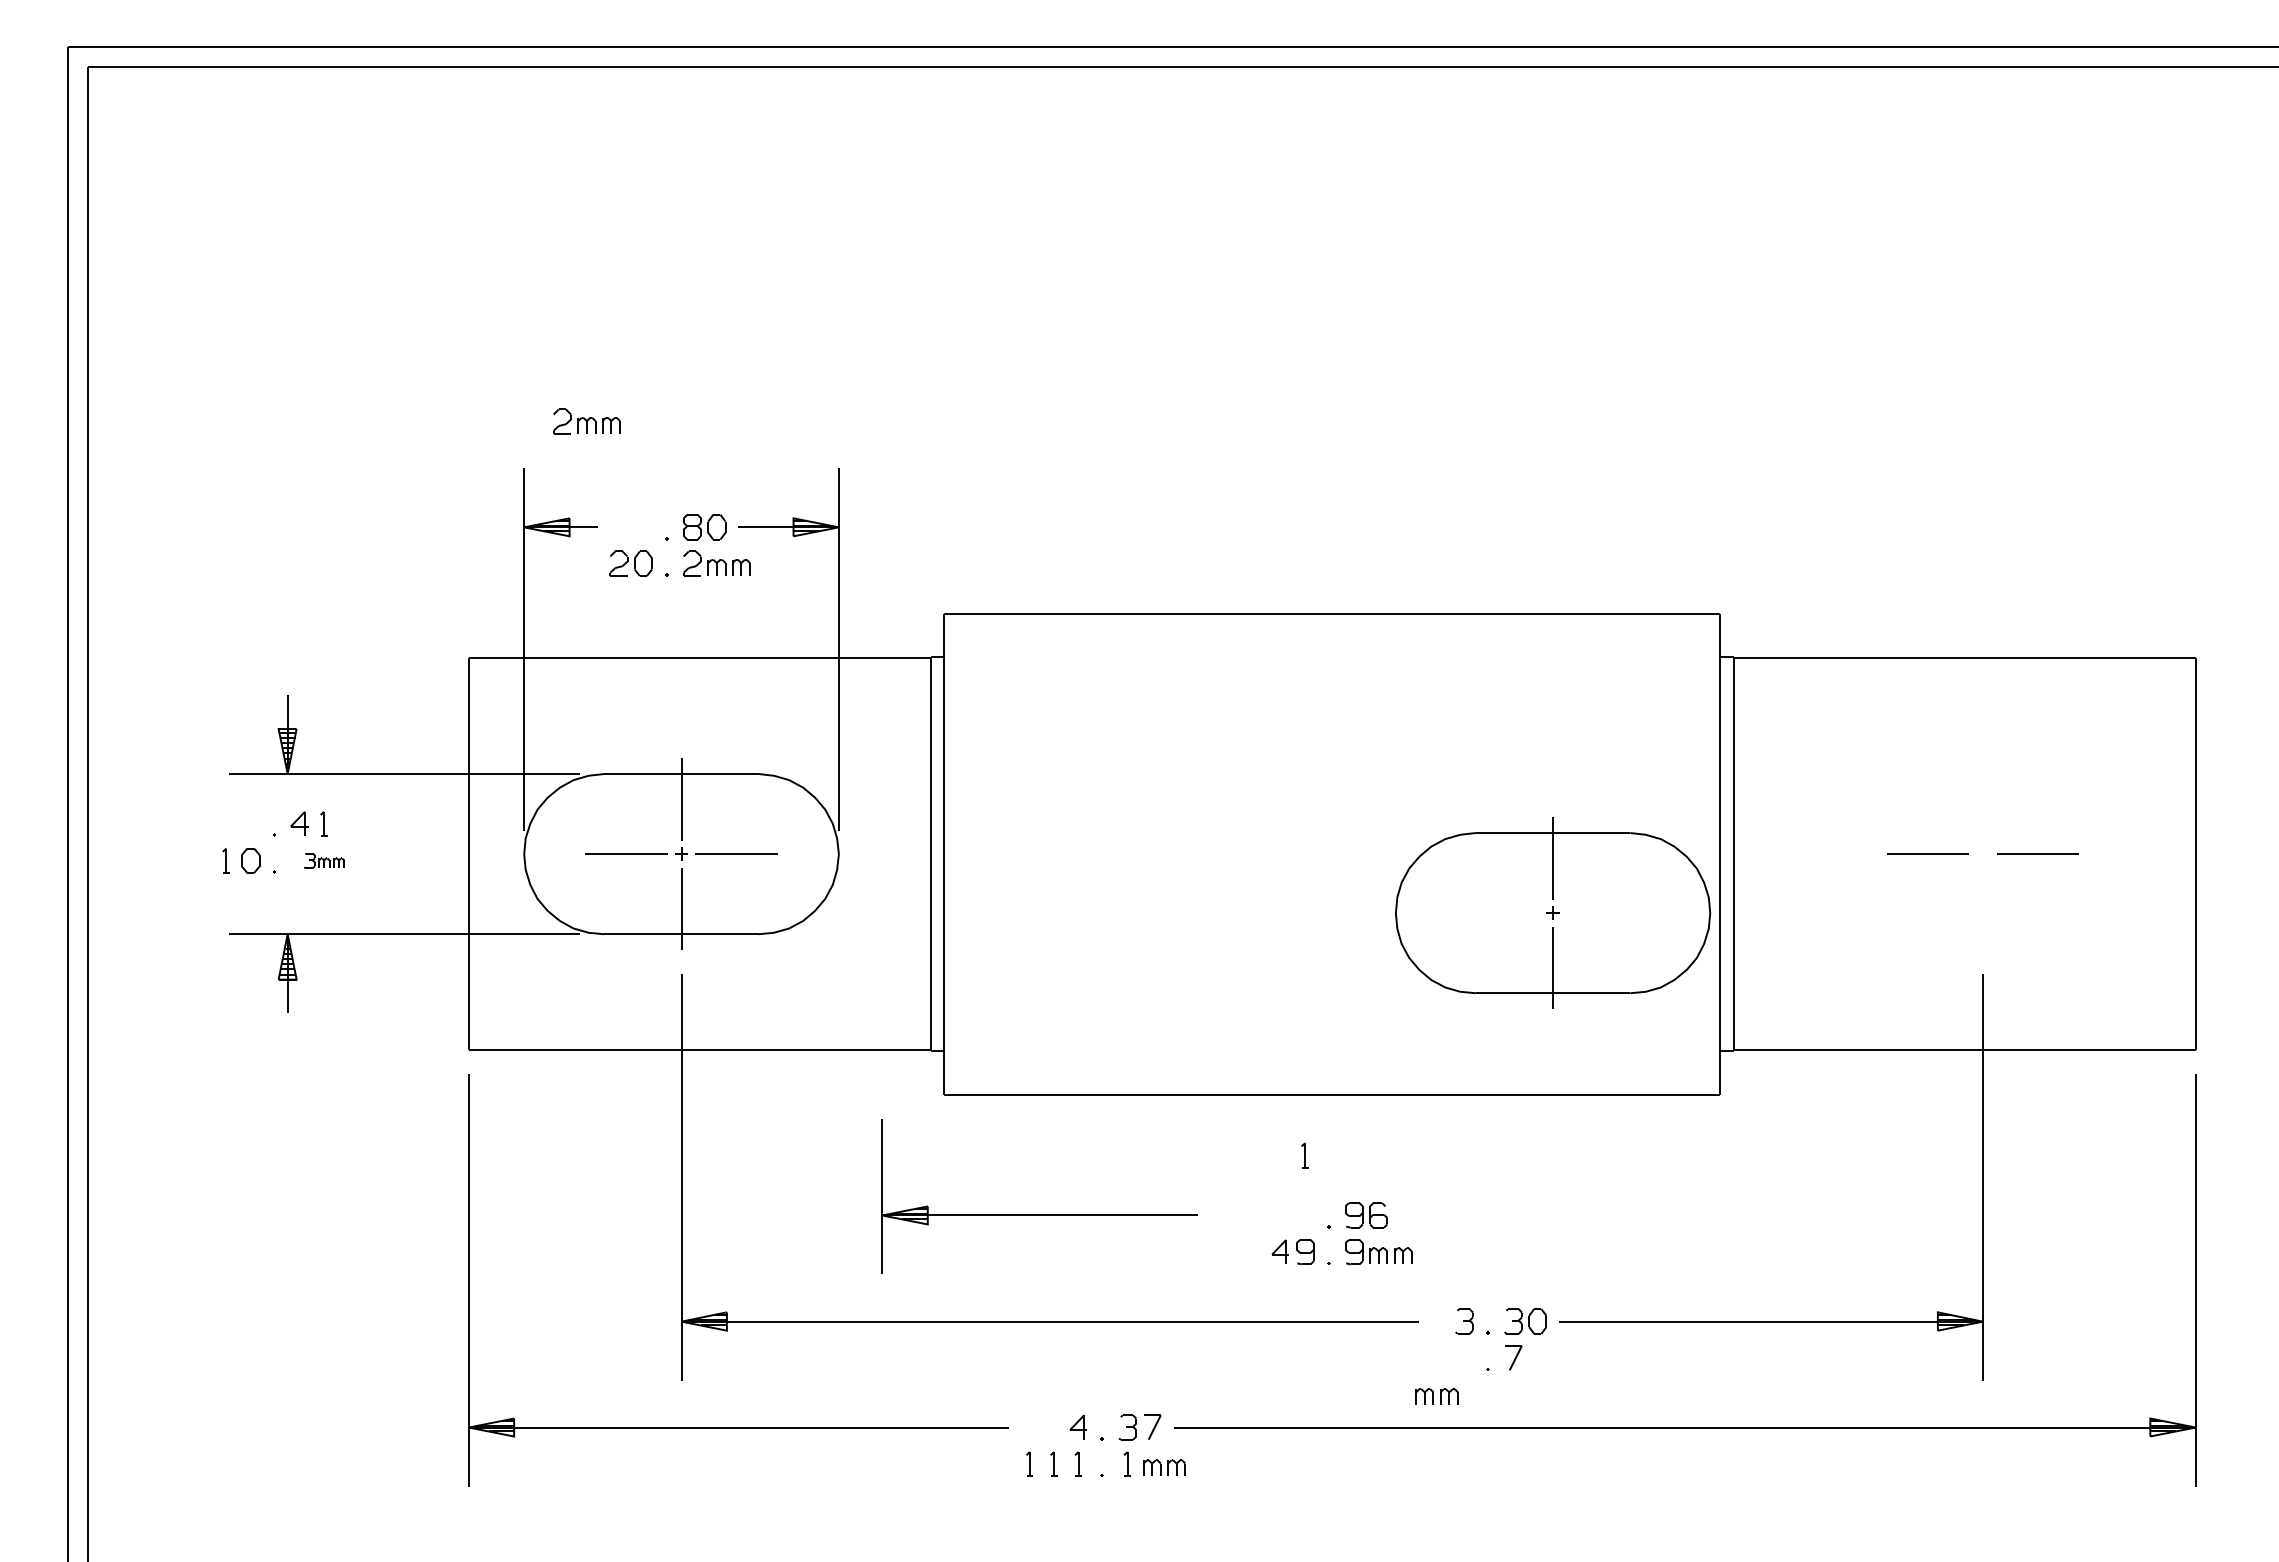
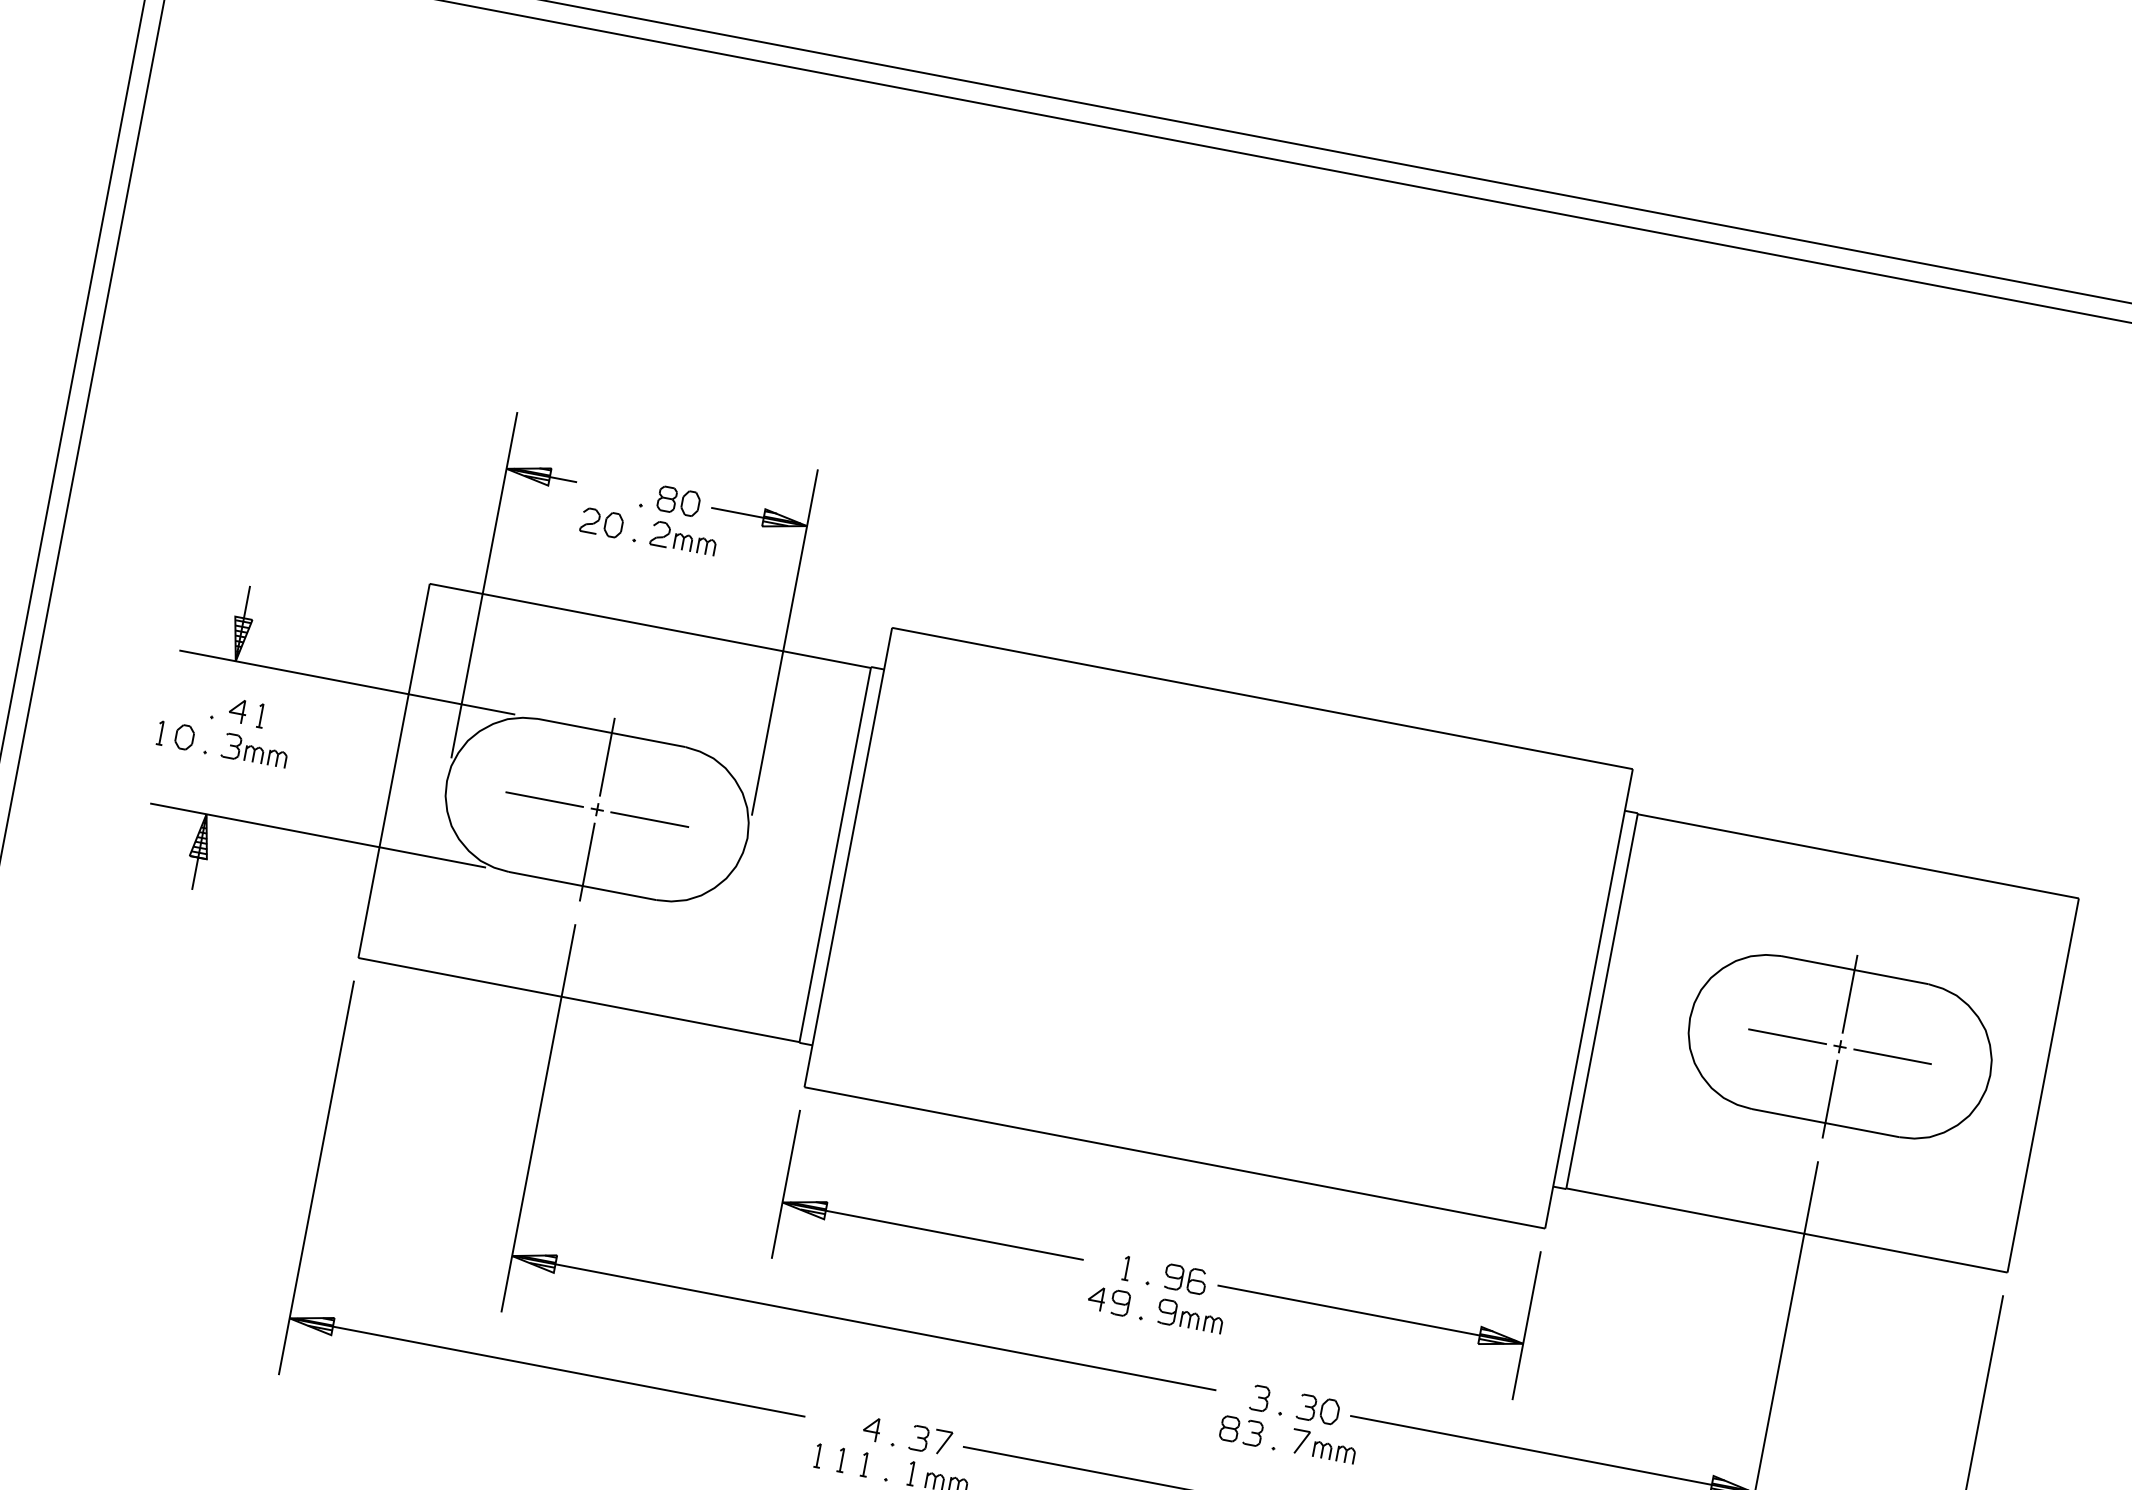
part: (586, 421) -> (585, 379), removed
part: (324, 860) -> (255, 750), size x1.67
part: (1553, 912) -> (1840, 1046), moved
part: (1304, 1155) -> (1126, 1268), moved
part: (1039, 1214) -> (932, 1230), moved
part: (1560, 1214) -> (1371, 1313), added
part: (1451, 1357) -> (1240, 1430), added
part: (1436, 1396) -> (1333, 1452), moved

